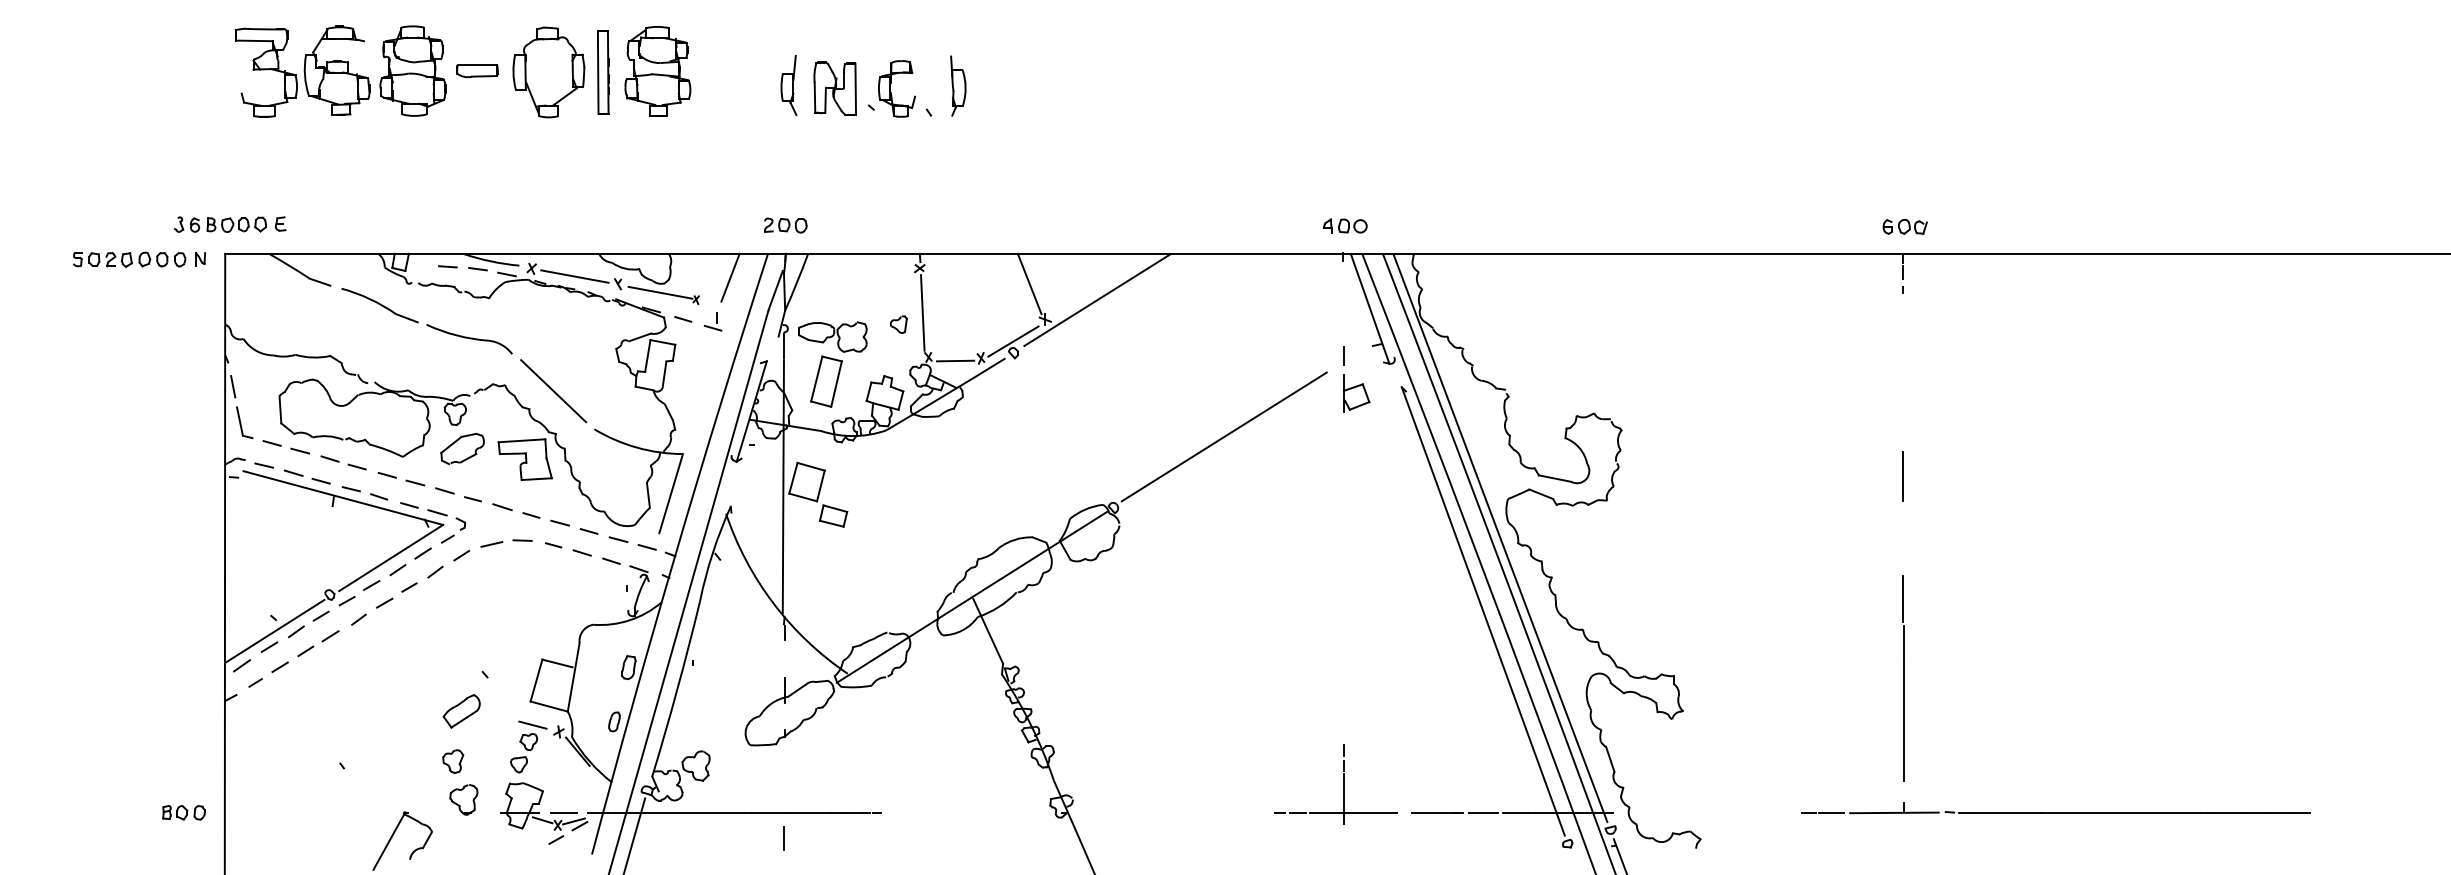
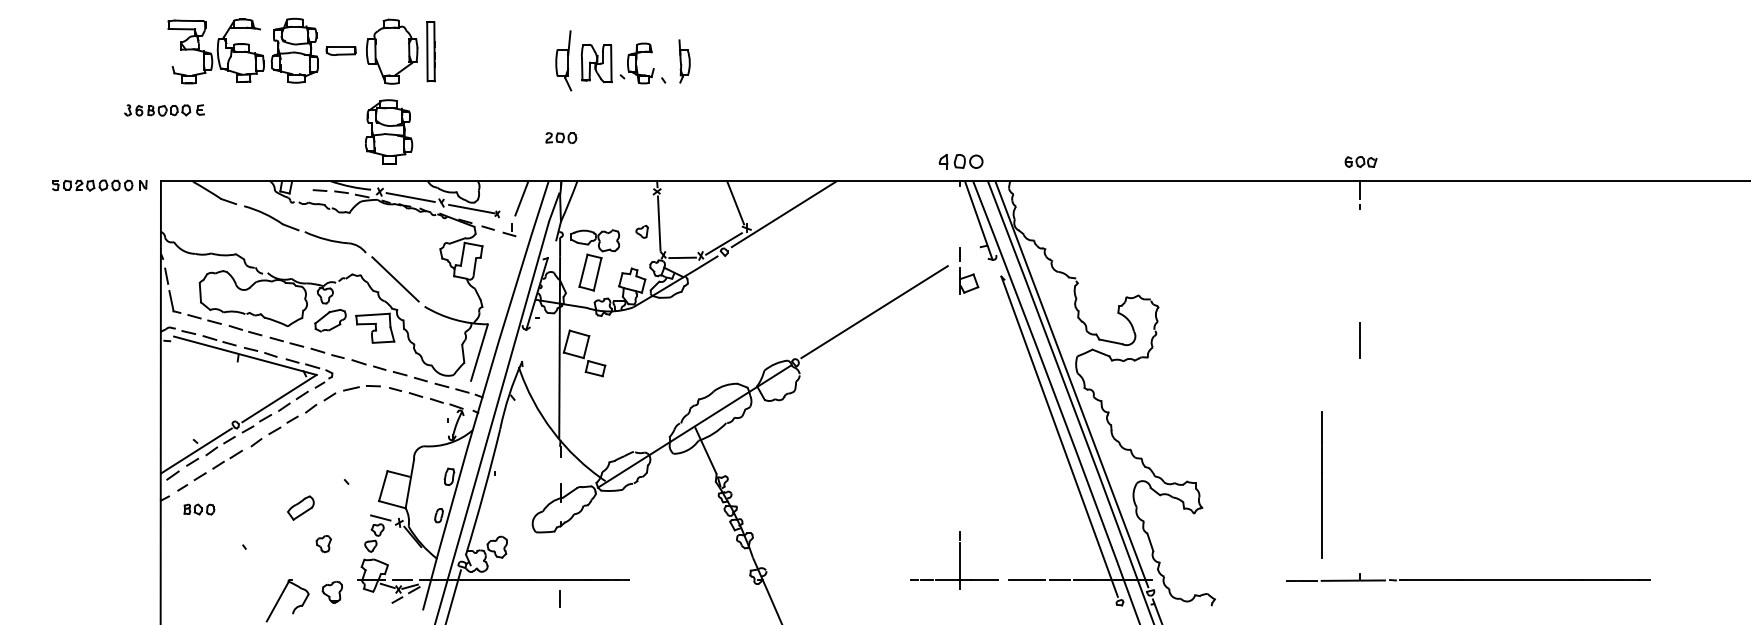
part: (658, 70) -> (389, 131), moved
part: (788, 86) -> (563, 61), size x1.4
part: (230, 224) -> (164, 110), moved
part: (785, 224) -> (561, 137), moved
part: (1344, 226) -> (960, 161), size x1.4
line: (1903, 678) -> (1321, 484), moved
part: (461, 710) -> (300, 507), moved
part: (462, 798) -> (331, 591), moved
part: (183, 812) -> (199, 509), moved

